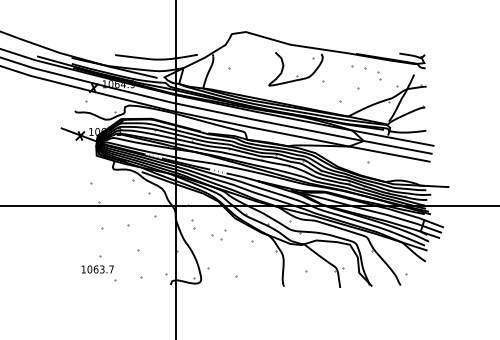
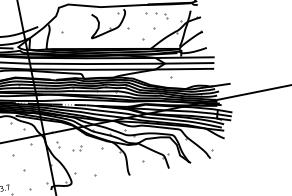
part: (223, 234) -> (80, 147), size x0.62

